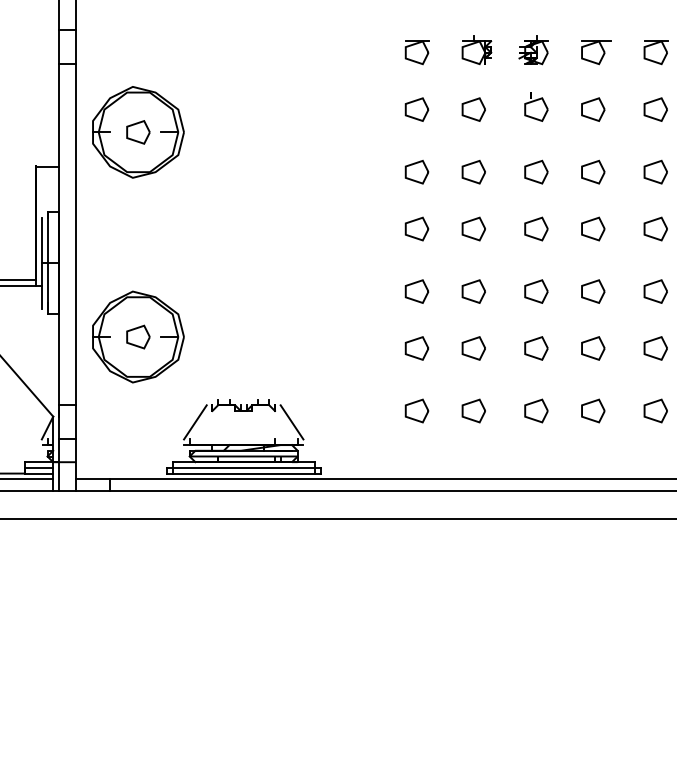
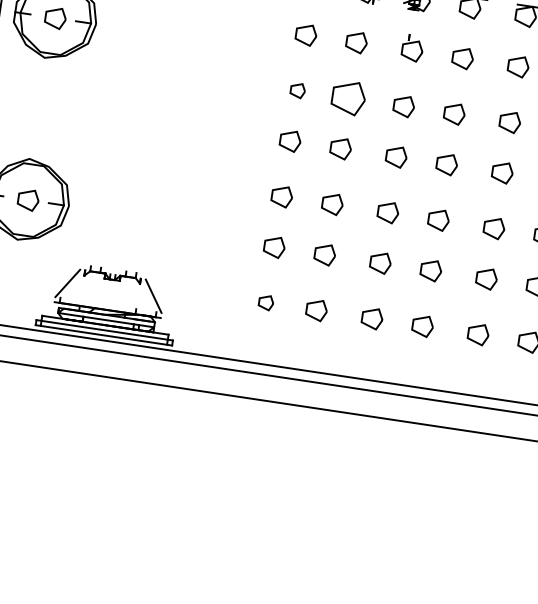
part: (416, 172) -> (297, 90), size x0.7
part: (473, 172) -> (348, 98), size x1.6
part: (416, 410) -> (265, 302), size x0.7

